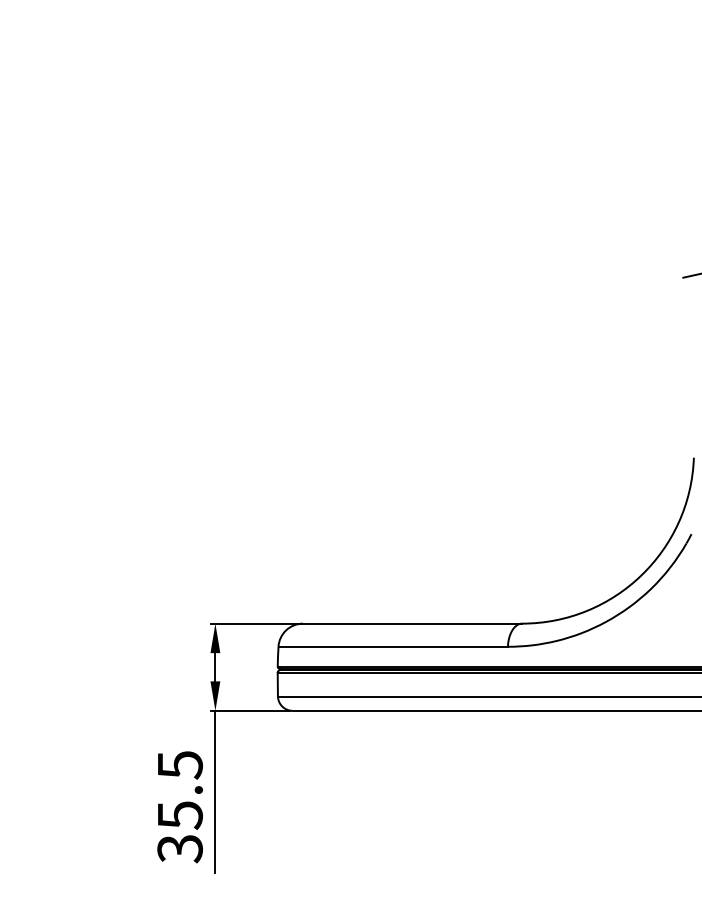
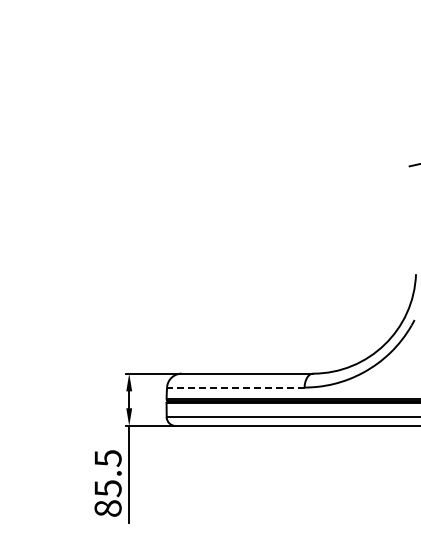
line: (392, 646) -> (235, 387), solid -> dashed
text: (179, 848) -> (107, 508), 35.5 -> 85.5

